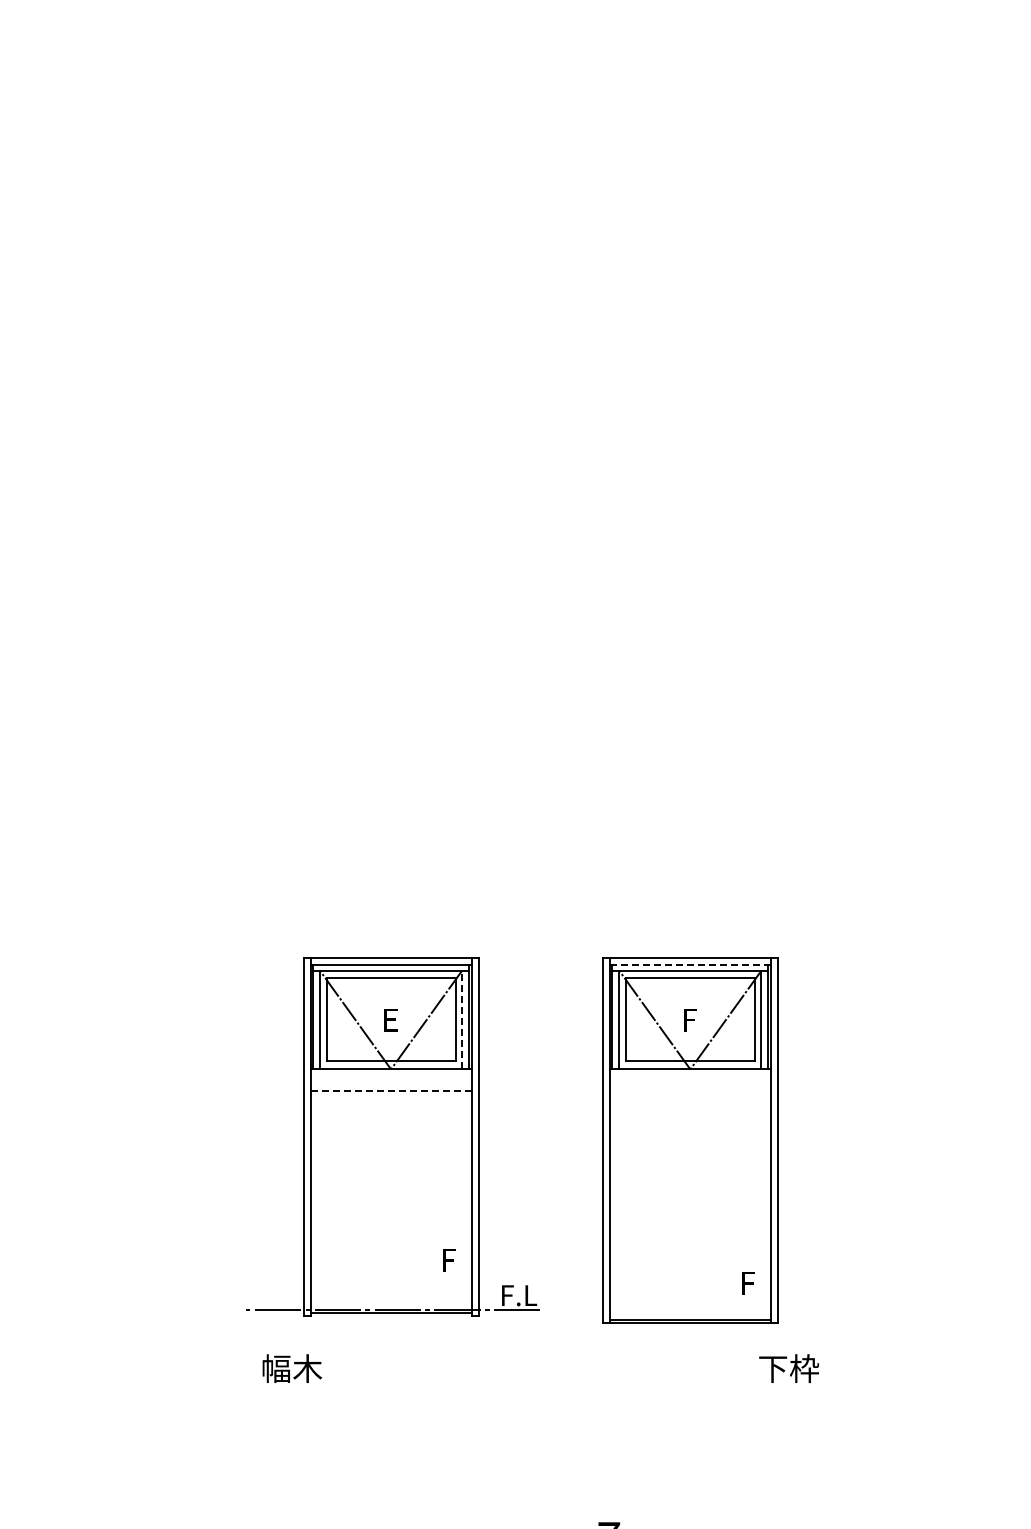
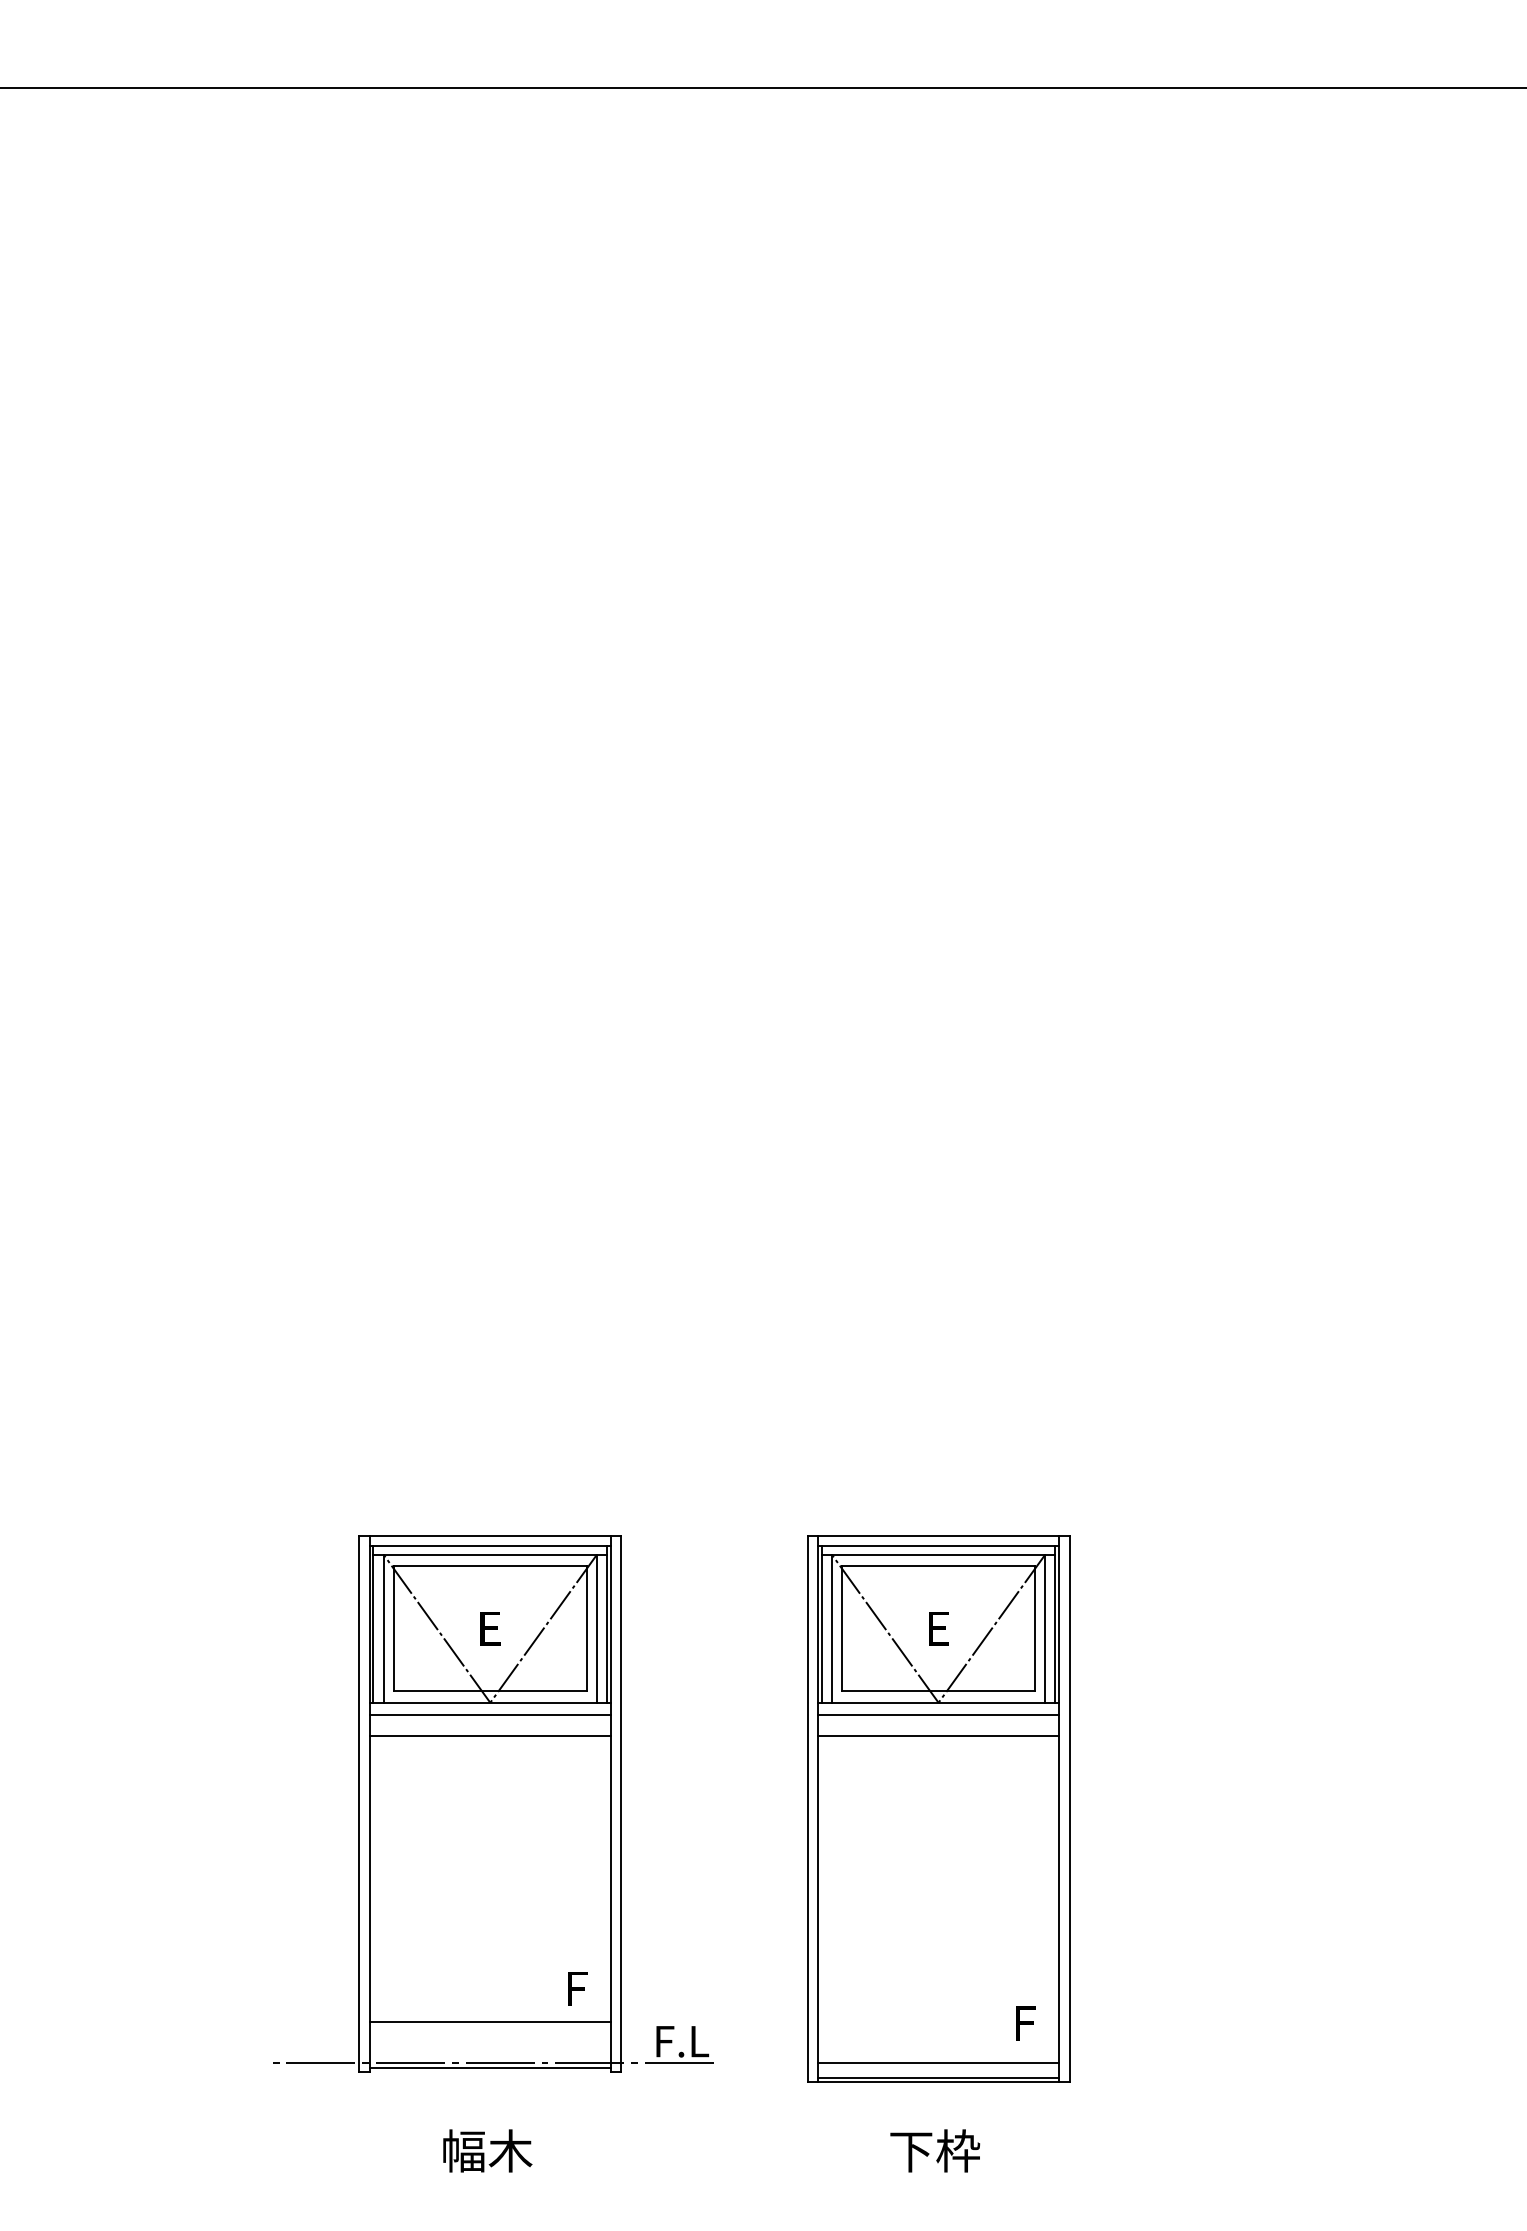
line: (690, 964) -> (938, 1545), dashed -> solid
line: (462, 1019) -> (597, 1628), dashed -> solid
text: (691, 1024) -> (940, 1635), F -> E
line: (390, 1077) -> (489, 1714), added
line: (689, 1077) -> (937, 1714), added
line: (391, 1091) -> (490, 1735), dashed -> solid
line: (689, 1091) -> (937, 1735), added
line: (390, 1282) -> (489, 2021), added
line: (689, 1309) -> (937, 2062), added
text: (292, 1368) -> (487, 2150), moved
text: (788, 1368) -> (934, 2150), moved

